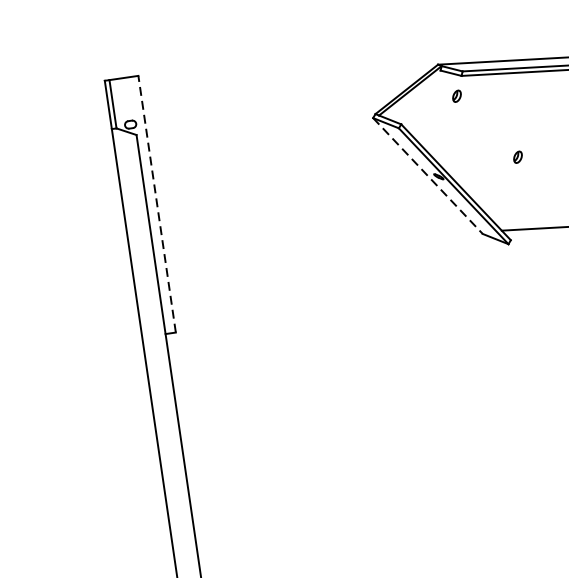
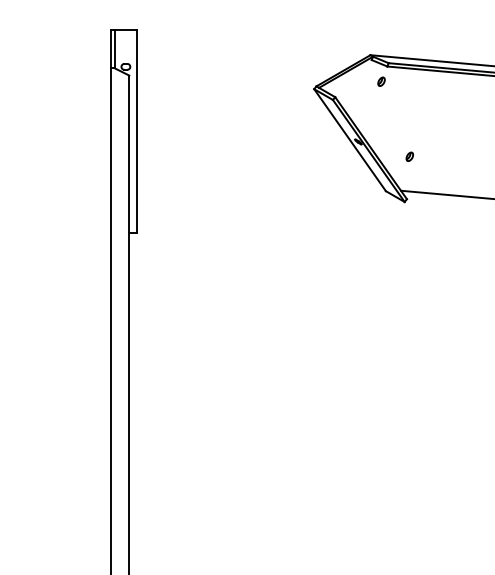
part: (517, 156) -> (409, 156), moved
line: (428, 176) -> (350, 140), dashed -> solid
line: (157, 203) -> (137, 130), dashed -> solid

